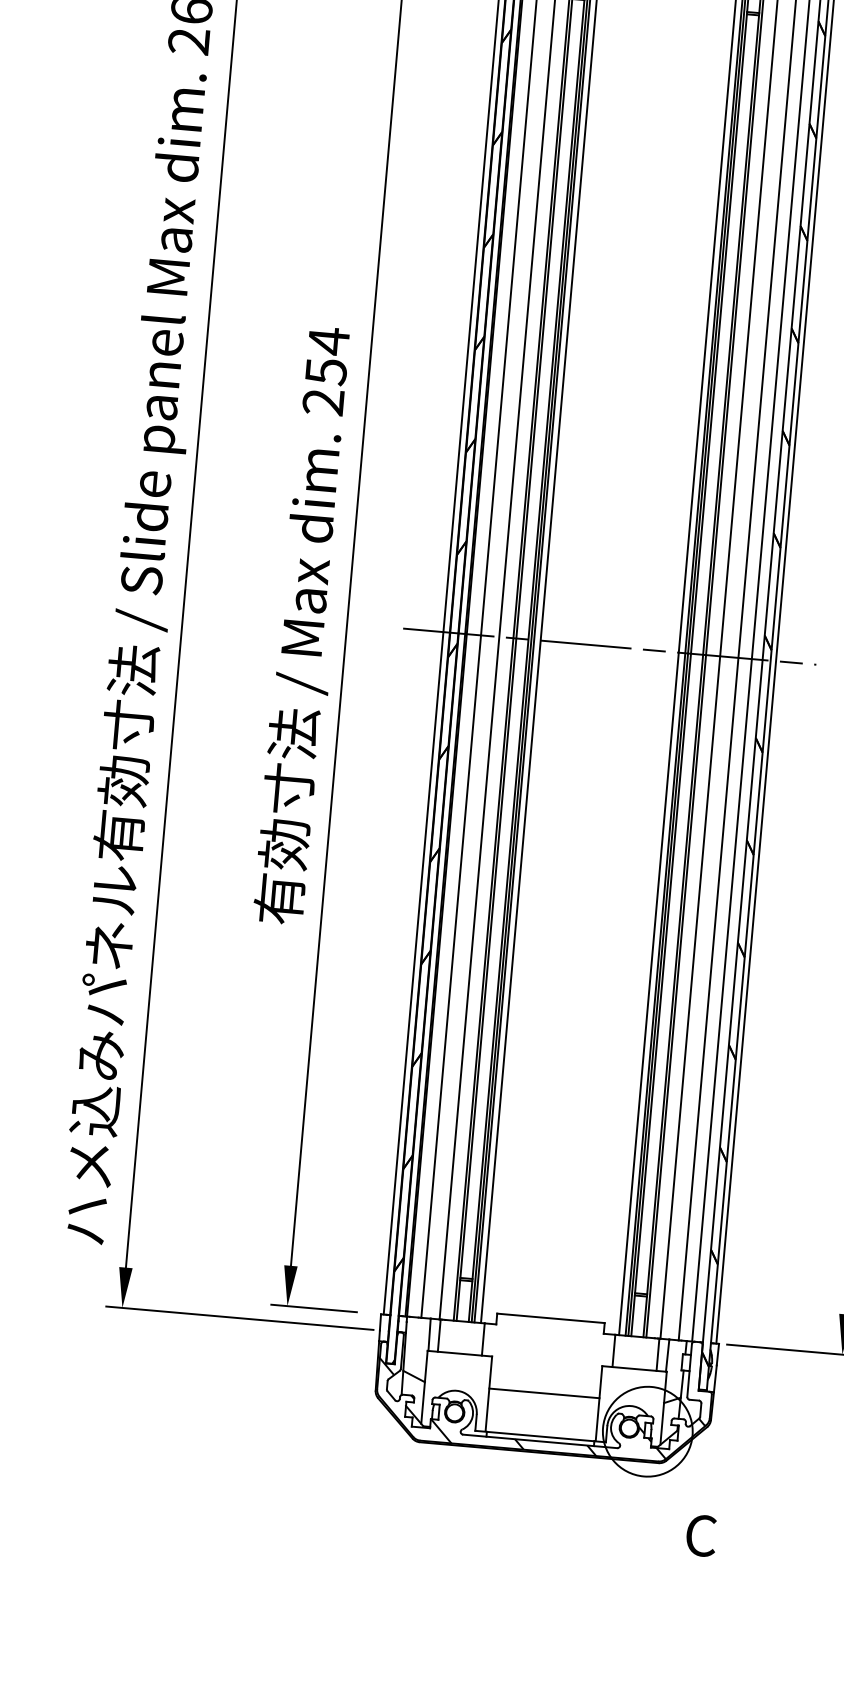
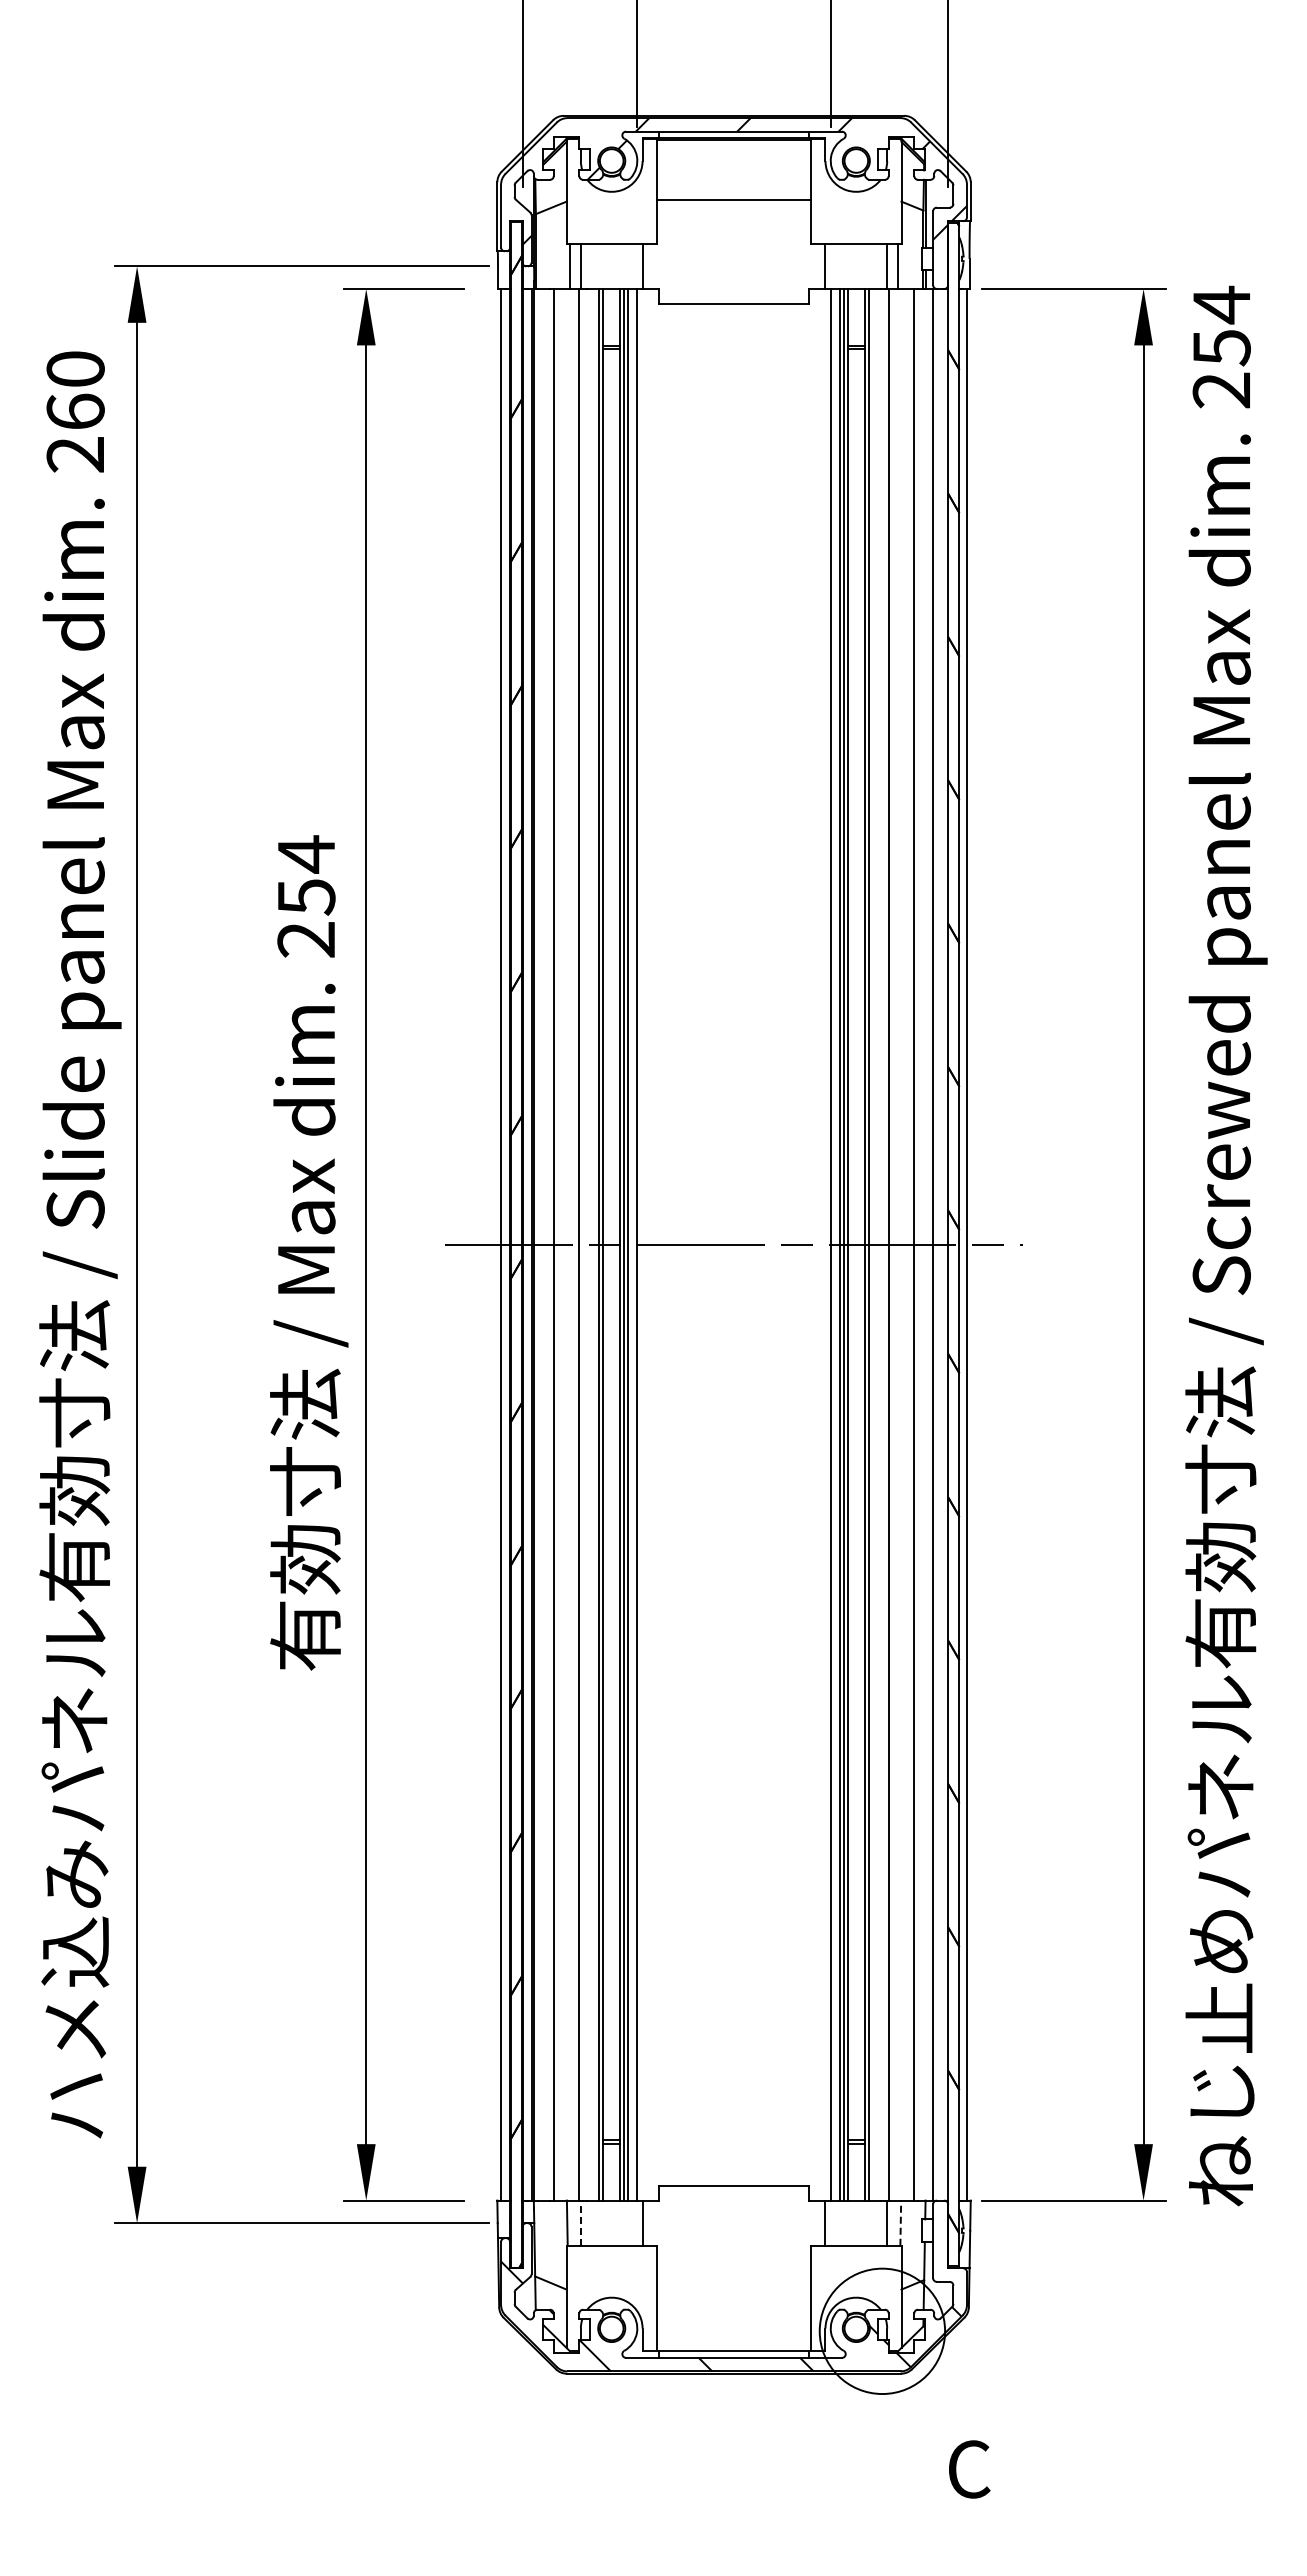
line: (438, 1335) -> (580, 2223), solid -> dashed
line: (667, 1355) -> (900, 2223), solid -> dashed
line: (544, 1393) -> (733, 2290), removed

